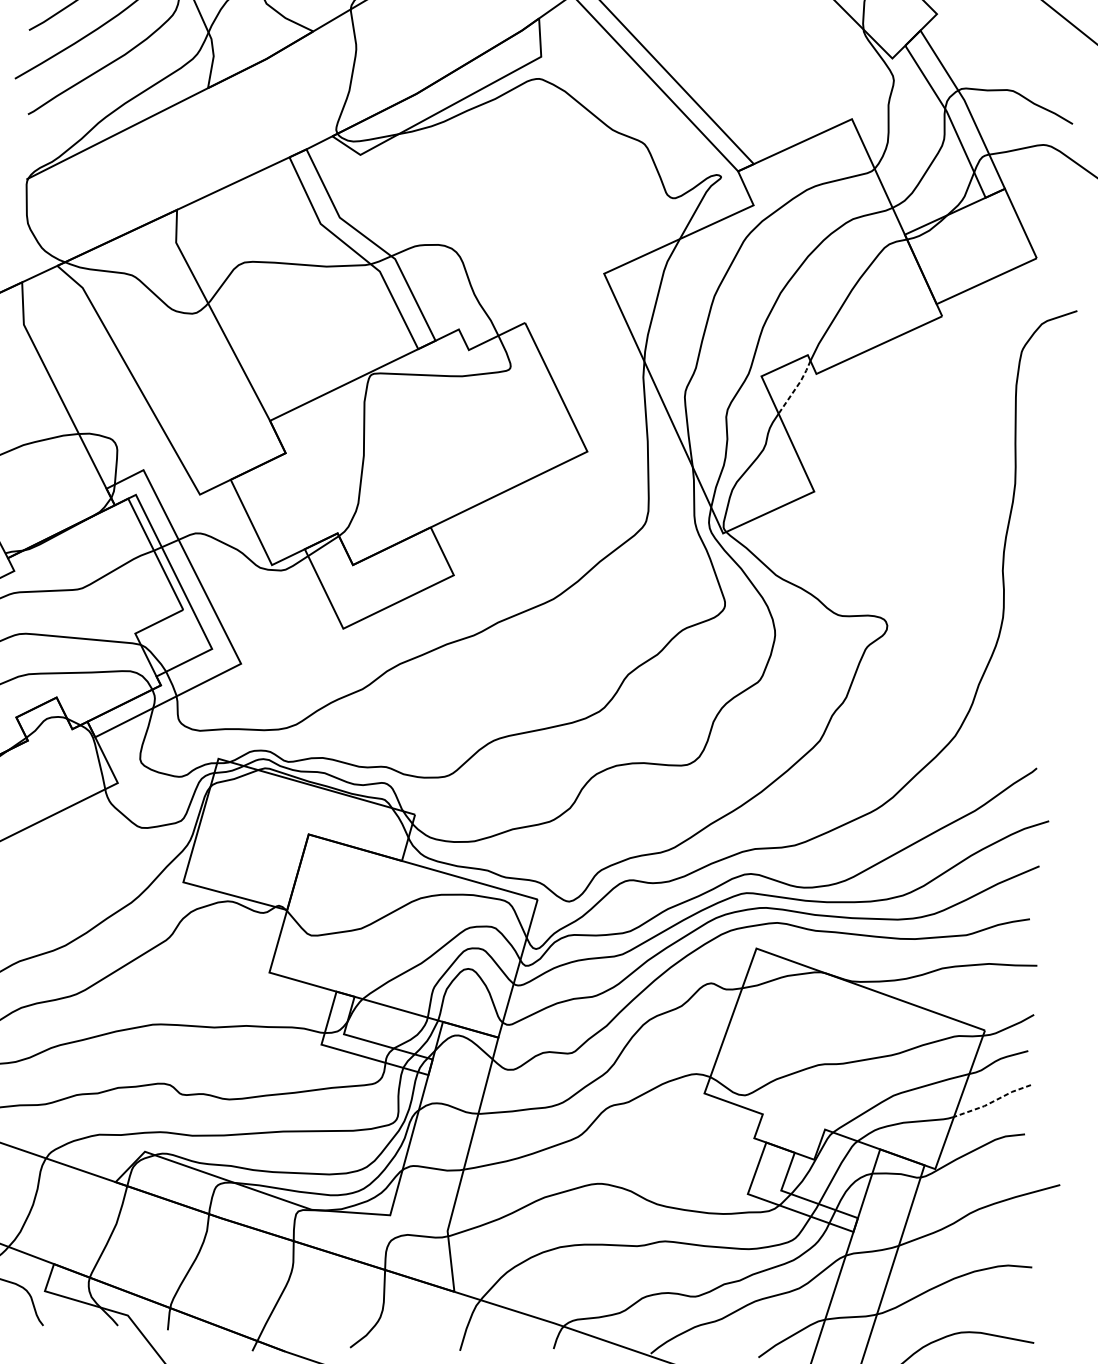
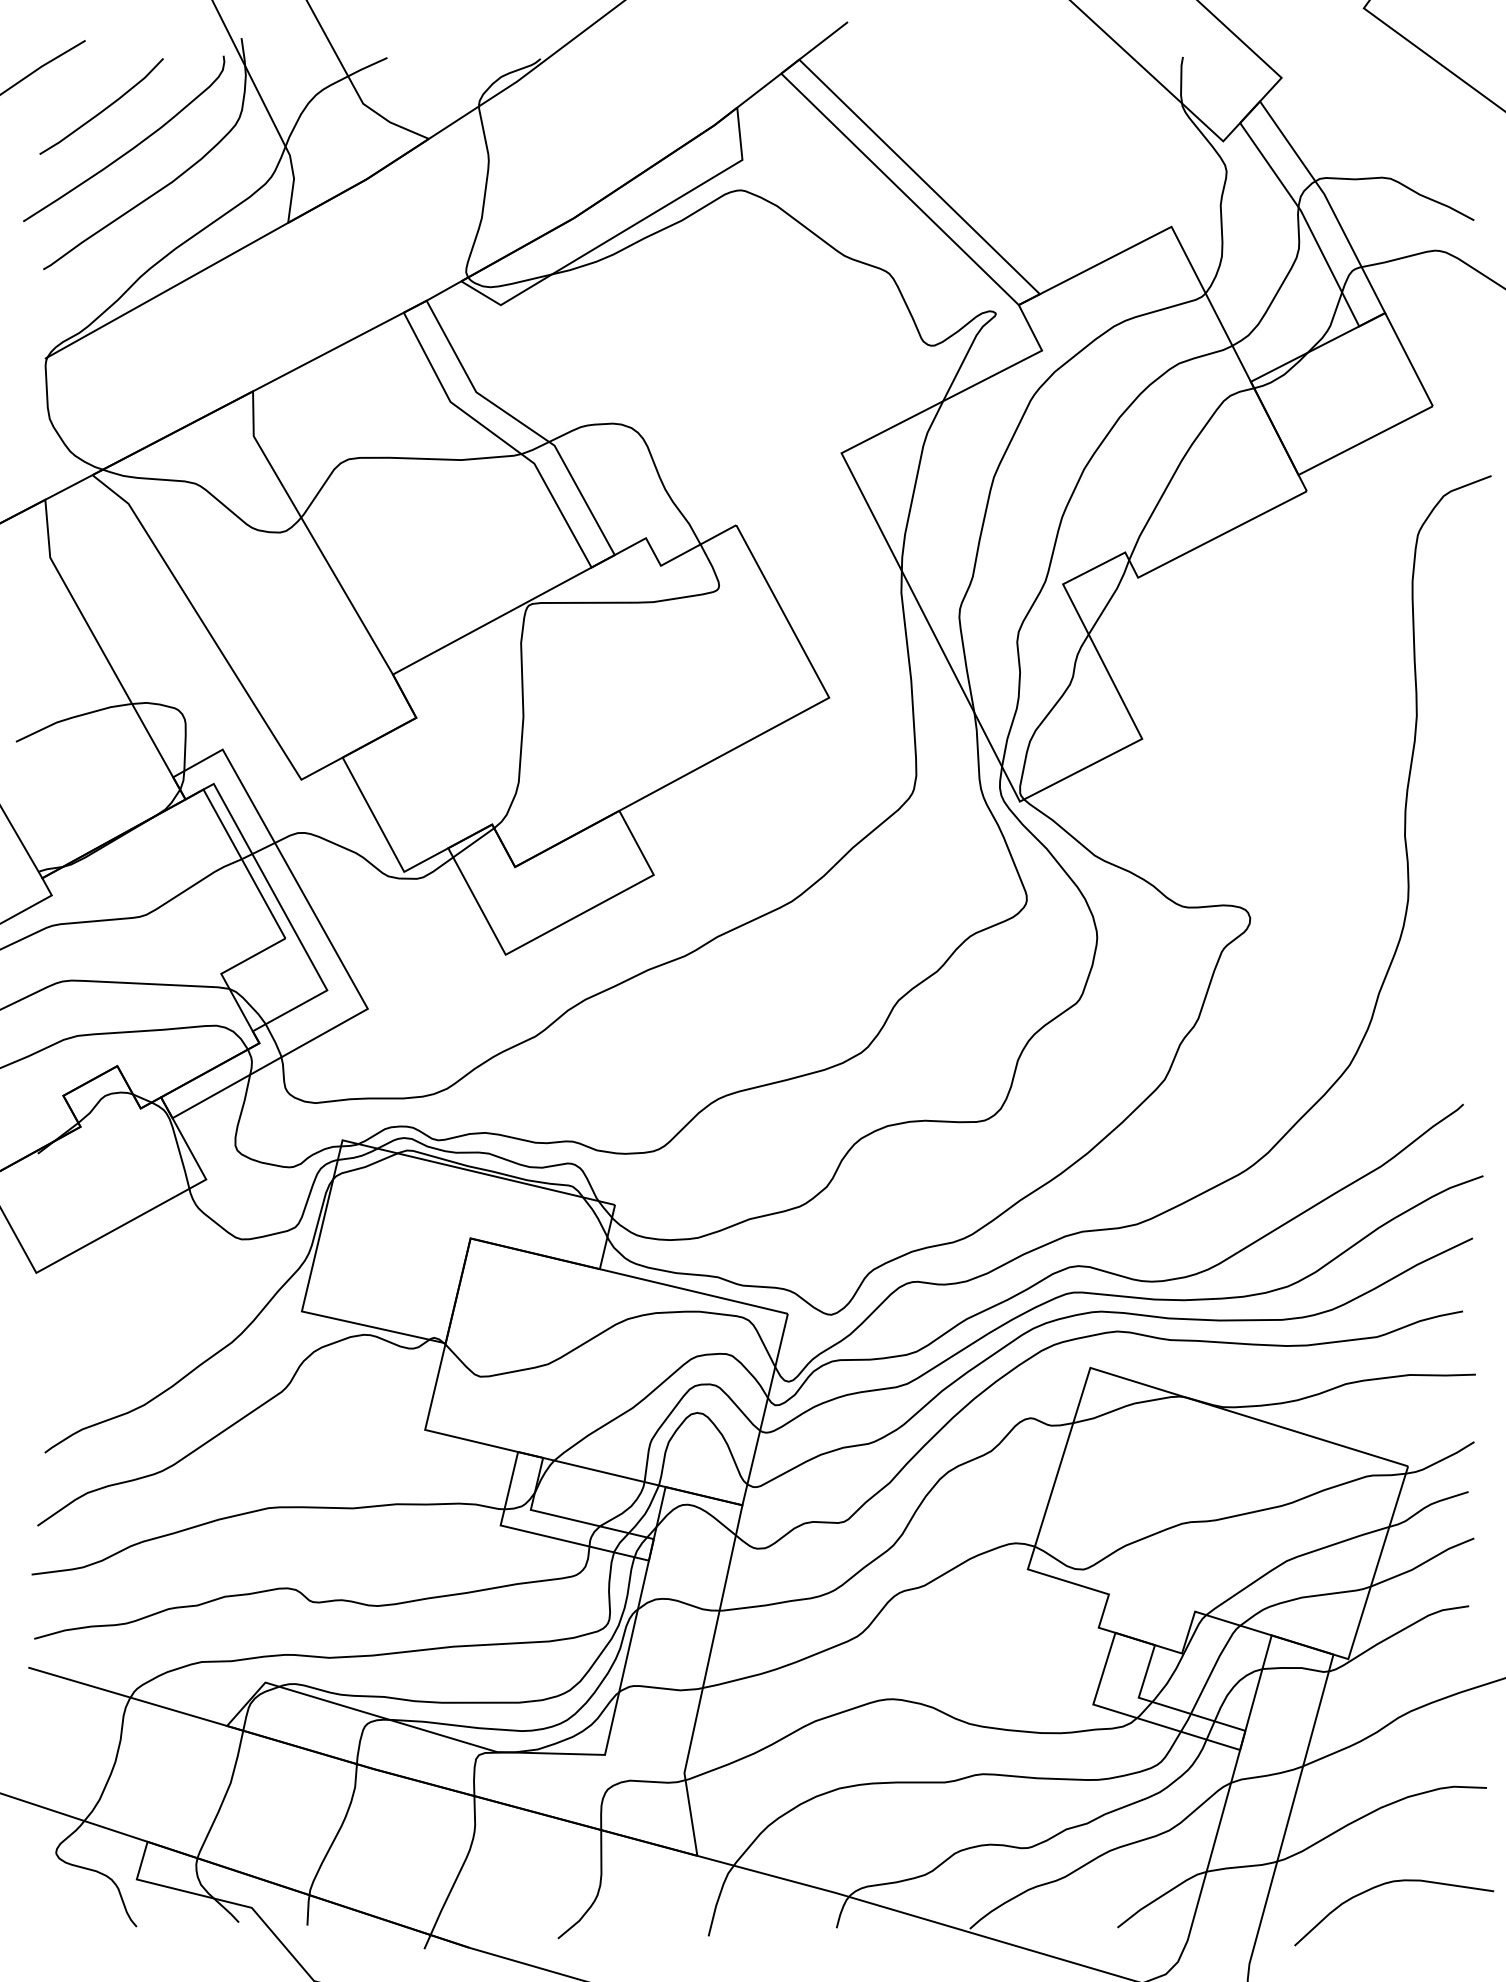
line: (796, 387) -> (1111, 597), dashed -> solid
line: (993, 1101) -> (1423, 1563), dashed -> solid

